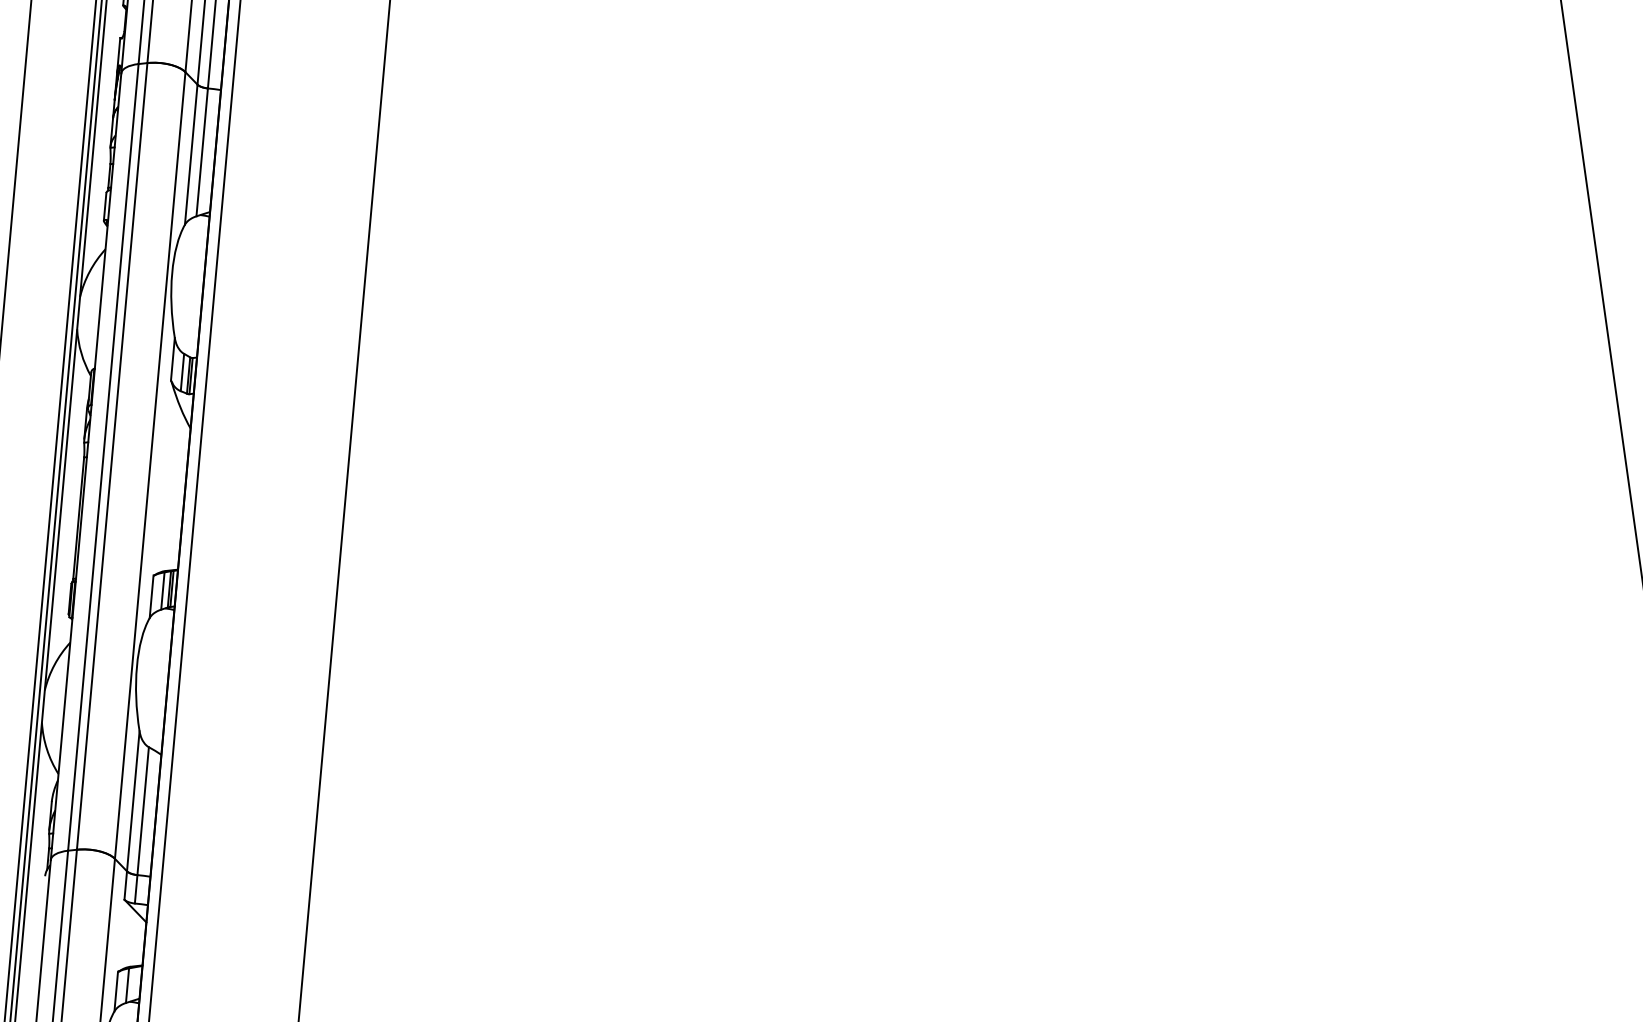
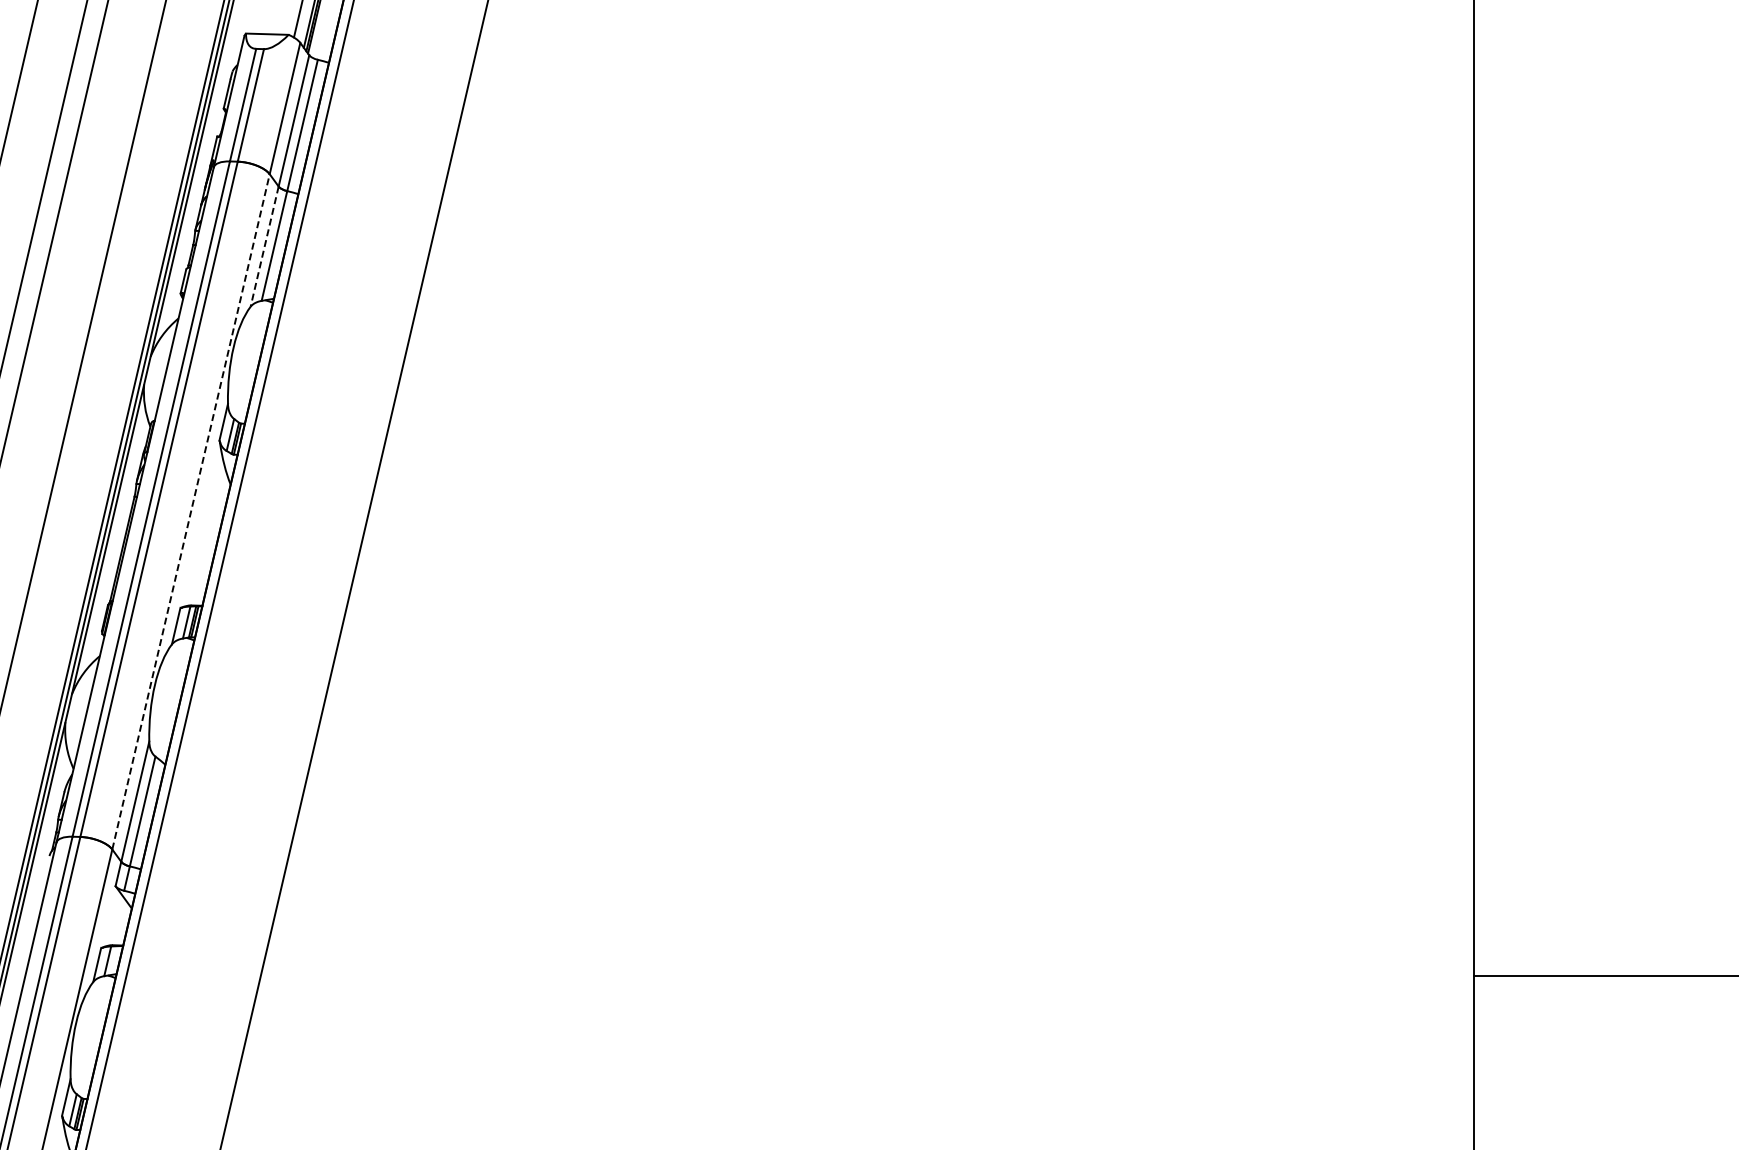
line: (191, 154) -> (264, 246), solid -> dashed
line: (150, 465) -> (191, 511), solid -> dashed

